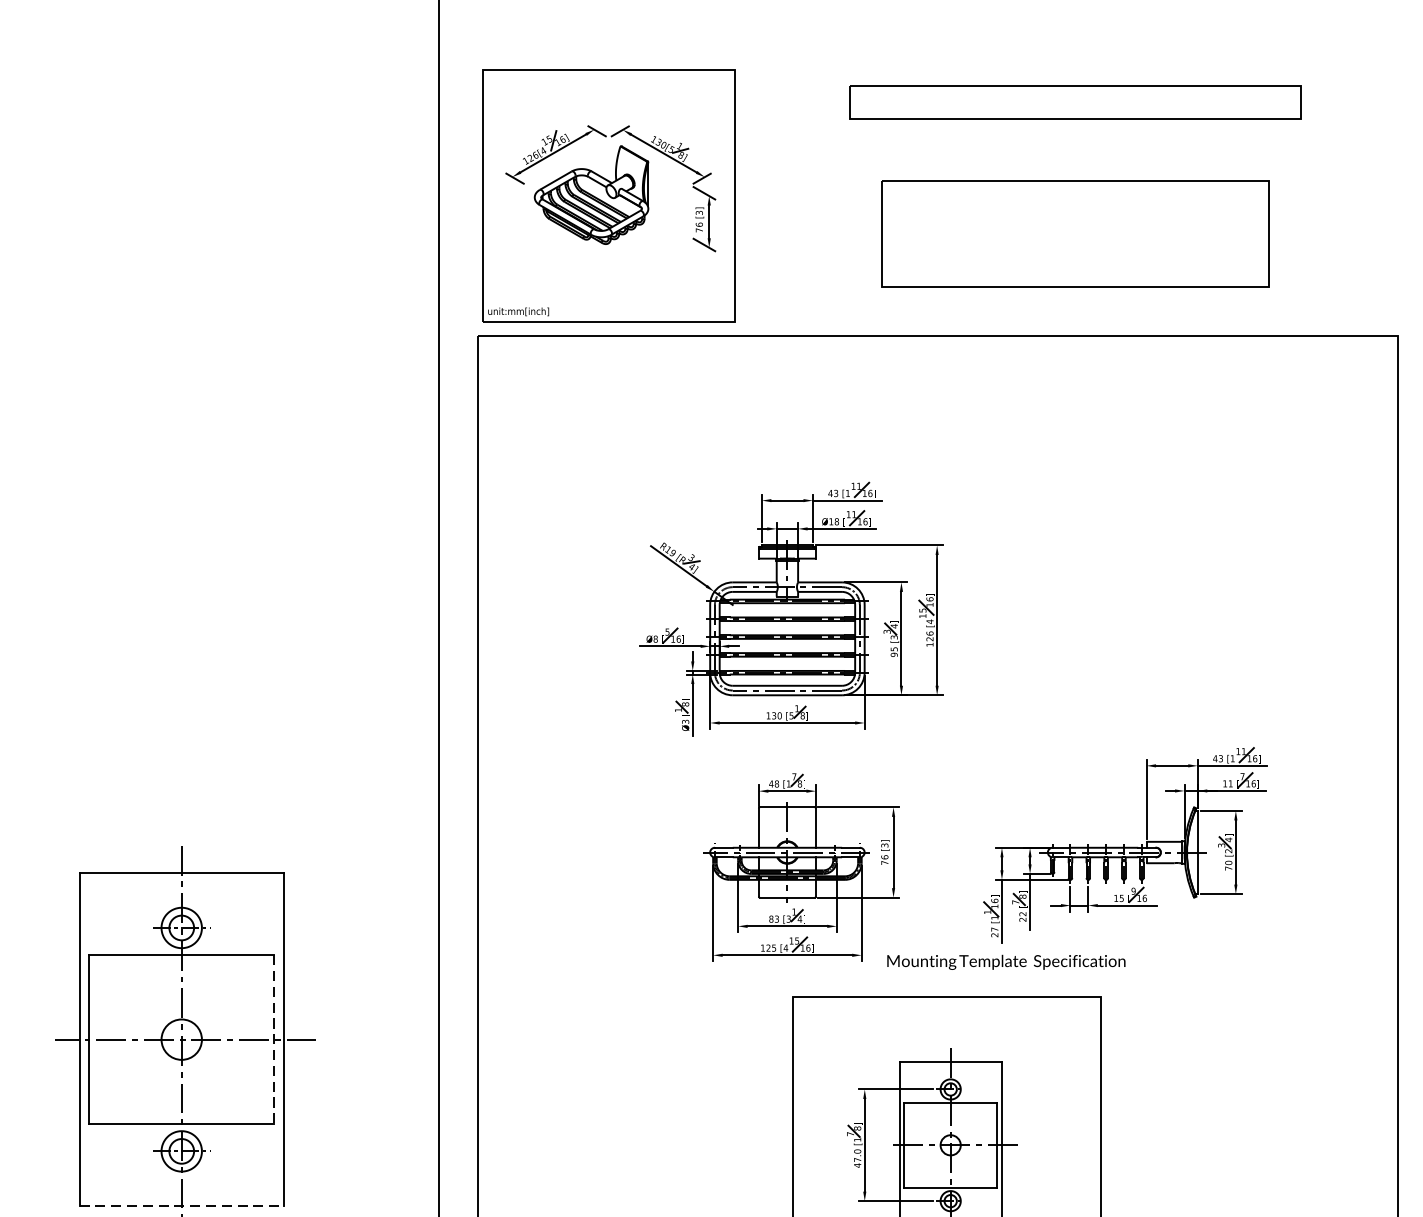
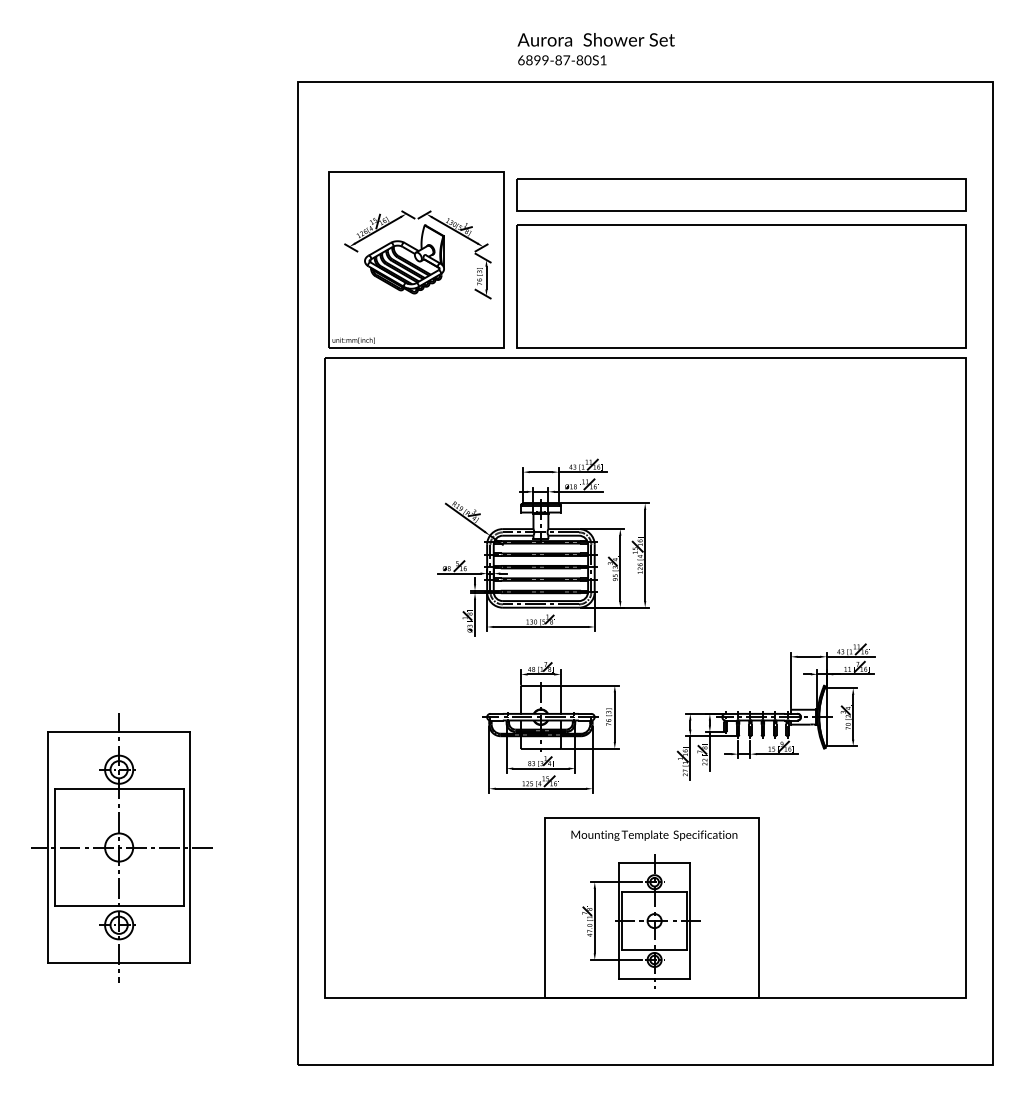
part: (1075, 101) -> (741, 194), size x1.43
part: (1075, 234) -> (741, 286), size x1.67
text: (1006, 962) -> (654, 835), moved
line: (274, 1039) -> (183, 847), dashed -> solid
line: (182, 1206) -> (119, 963), dashed -> solid

